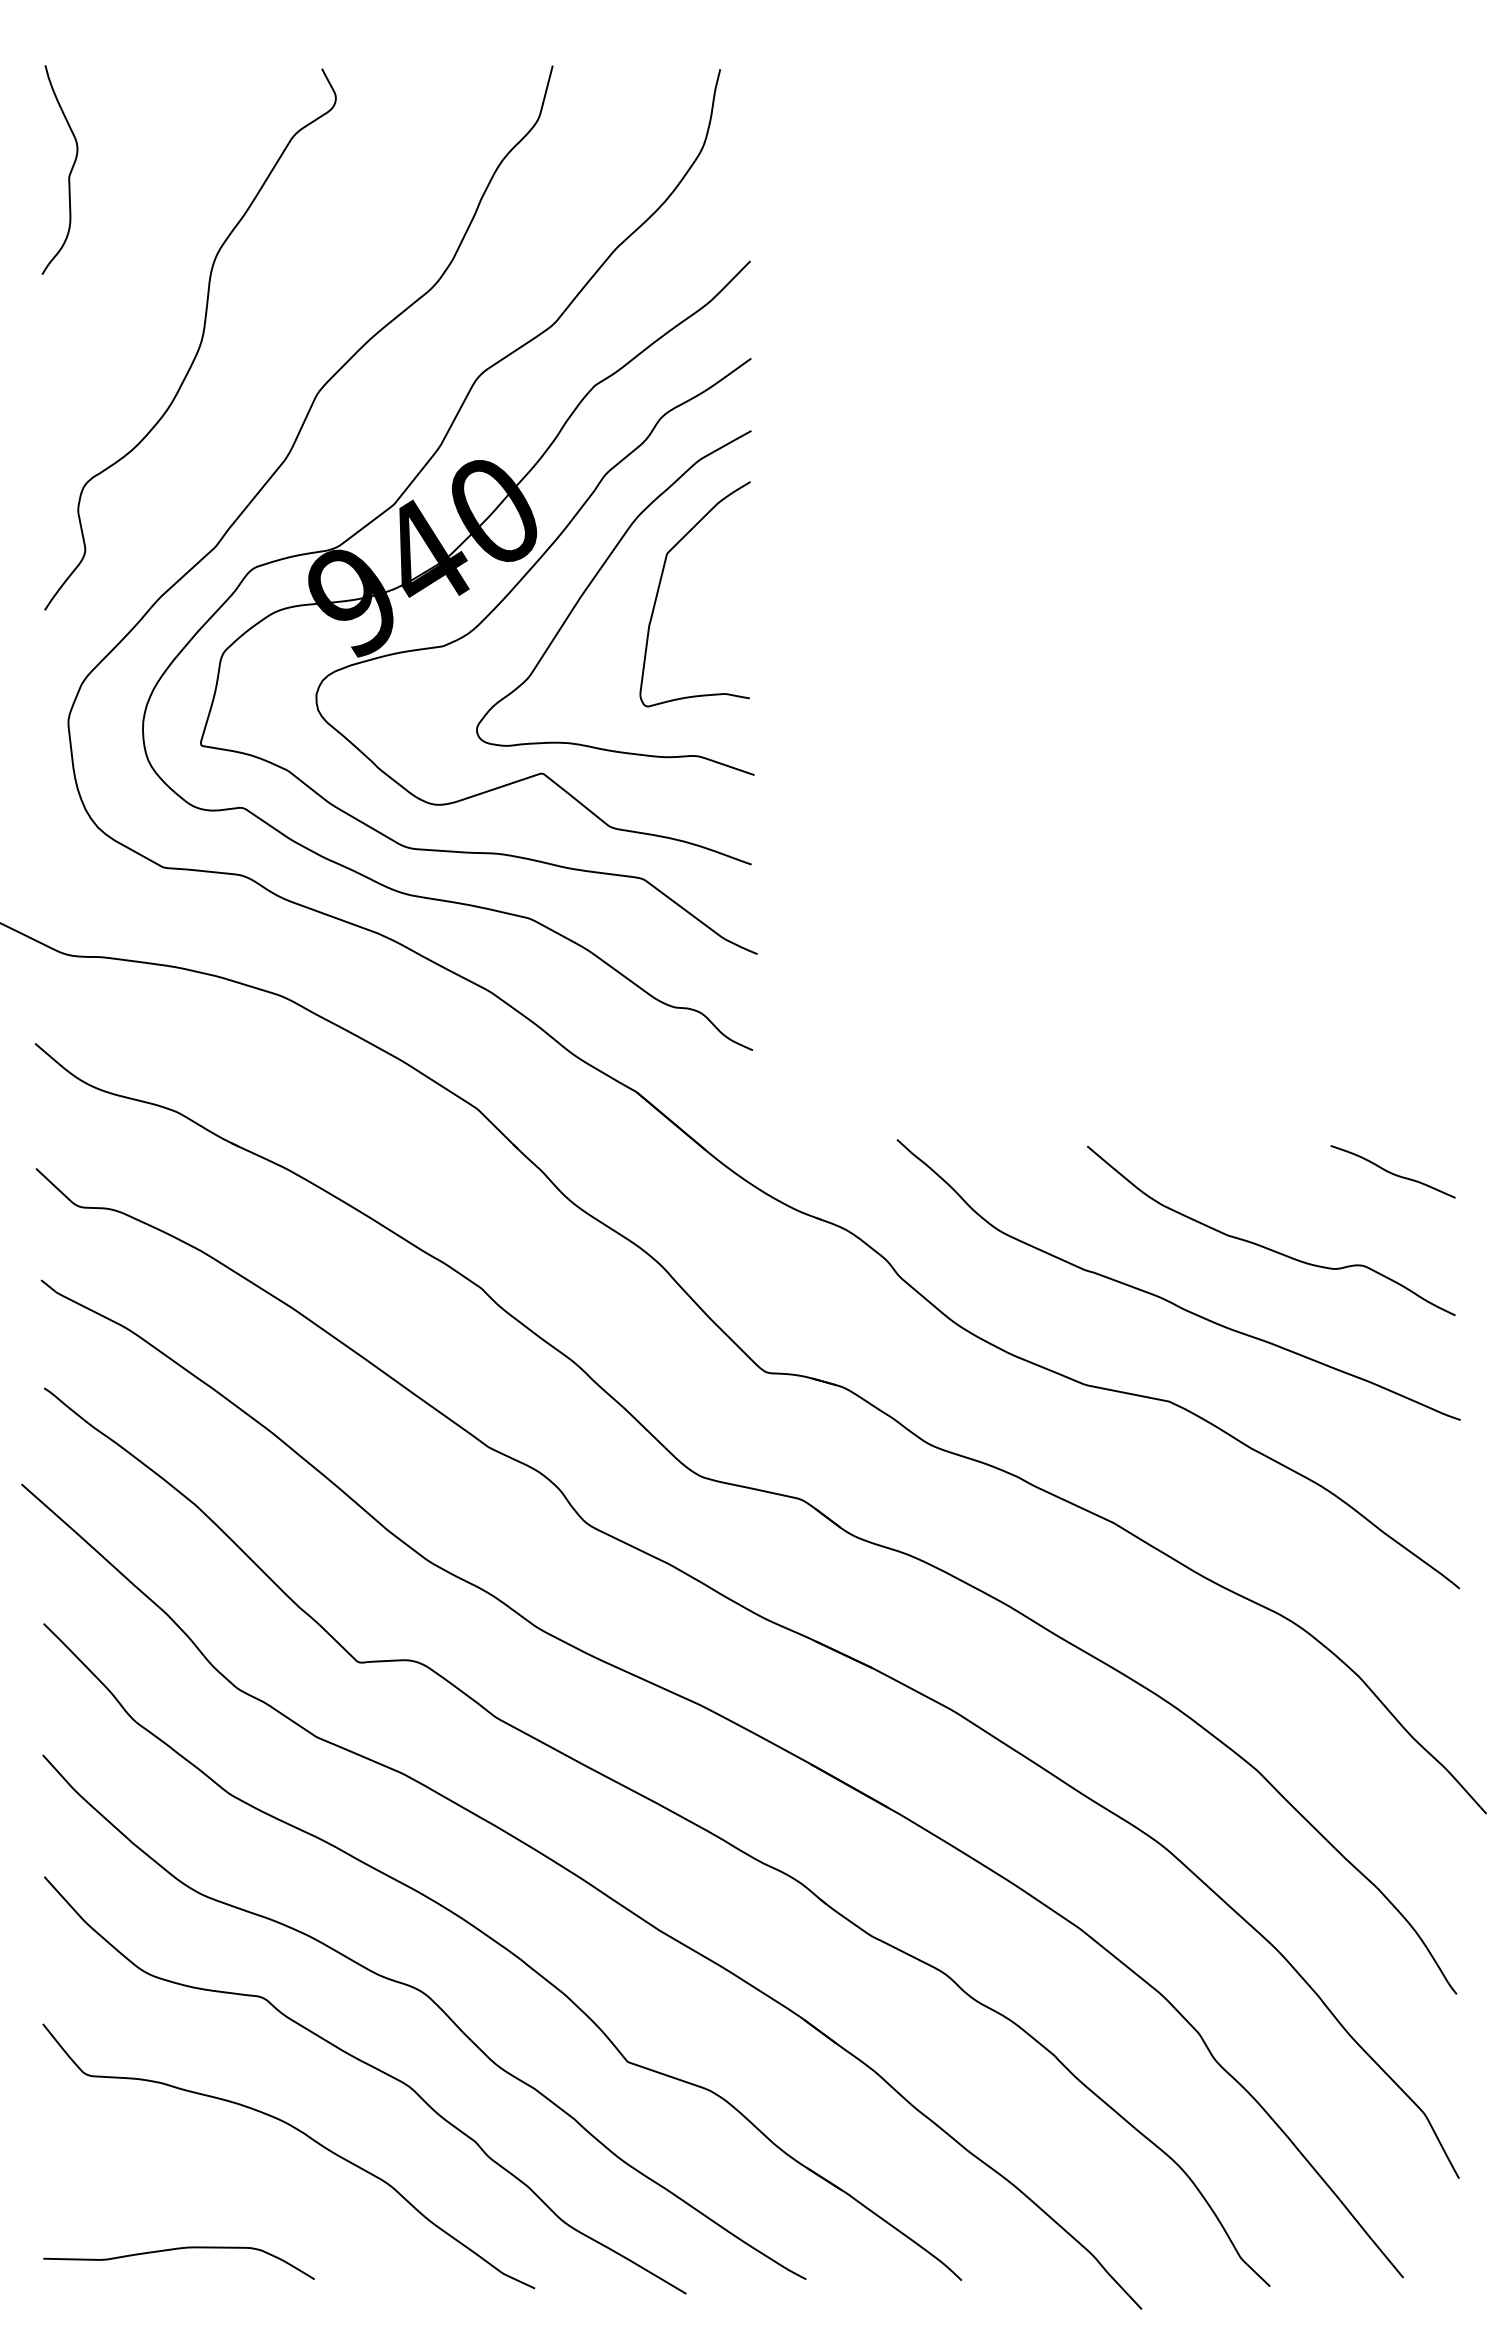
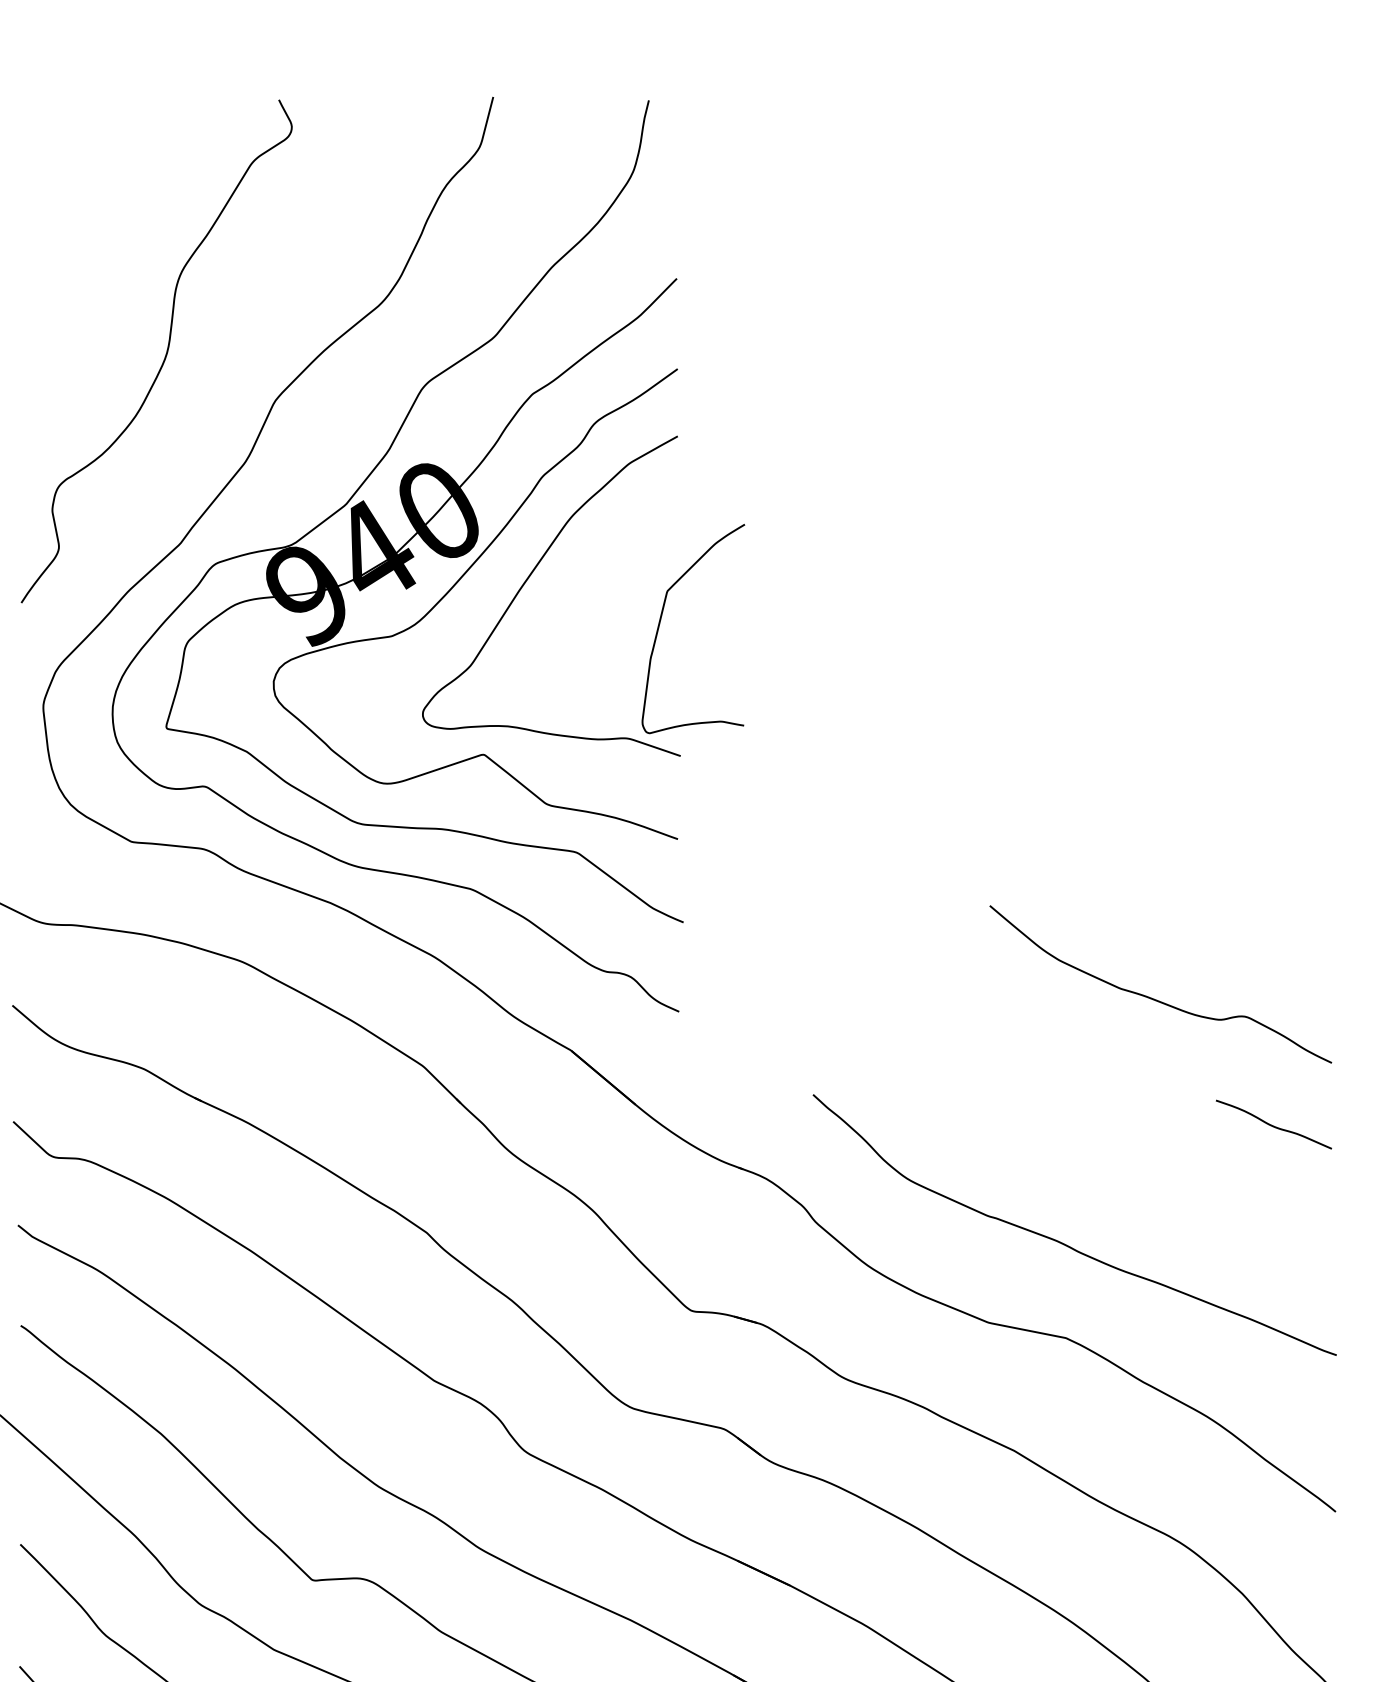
curve: (69, 172) -> (44, 196), removed
curve: (660, 585) -> (661, 620), moved
curve: (1265, 1246) -> (1155, 998), moved

